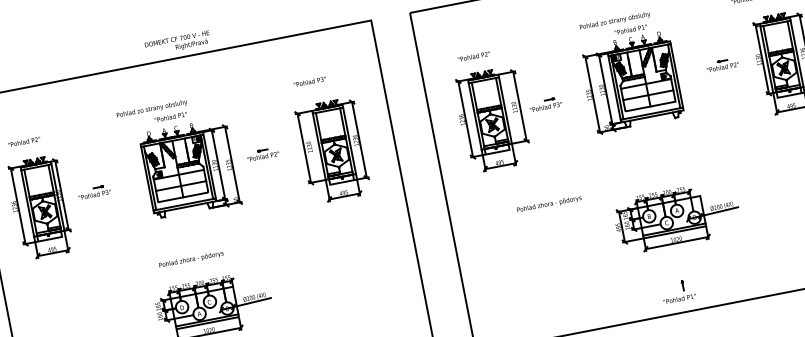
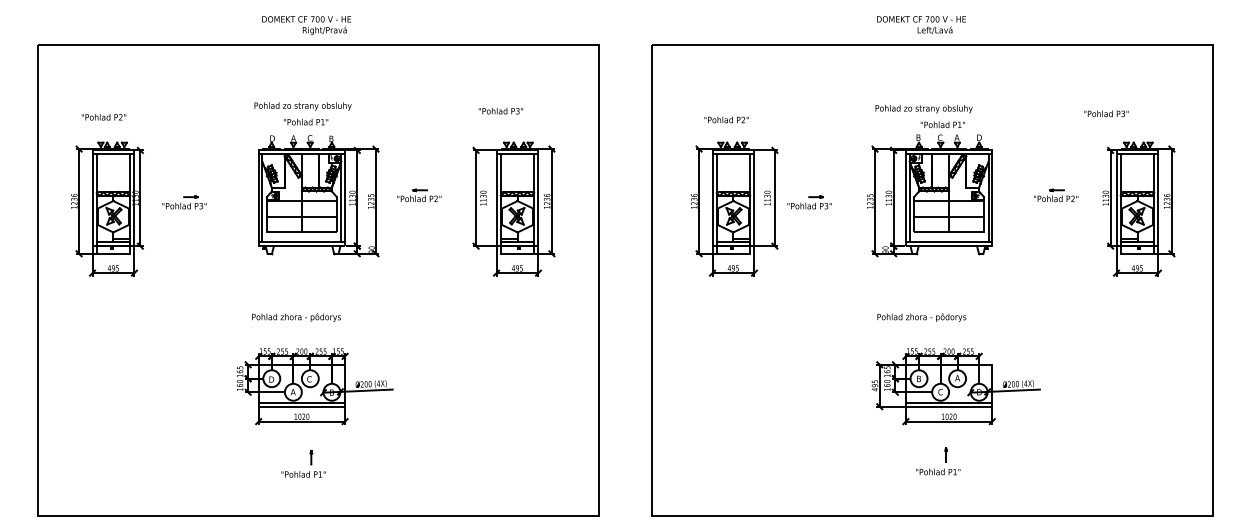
text: (177, 43) -> (306, 25), moved
text: (151, 109) -> (302, 106), moved
text: (549, 204) -> (921, 317), moved
part: (683, 290) -> (945, 461), moved

